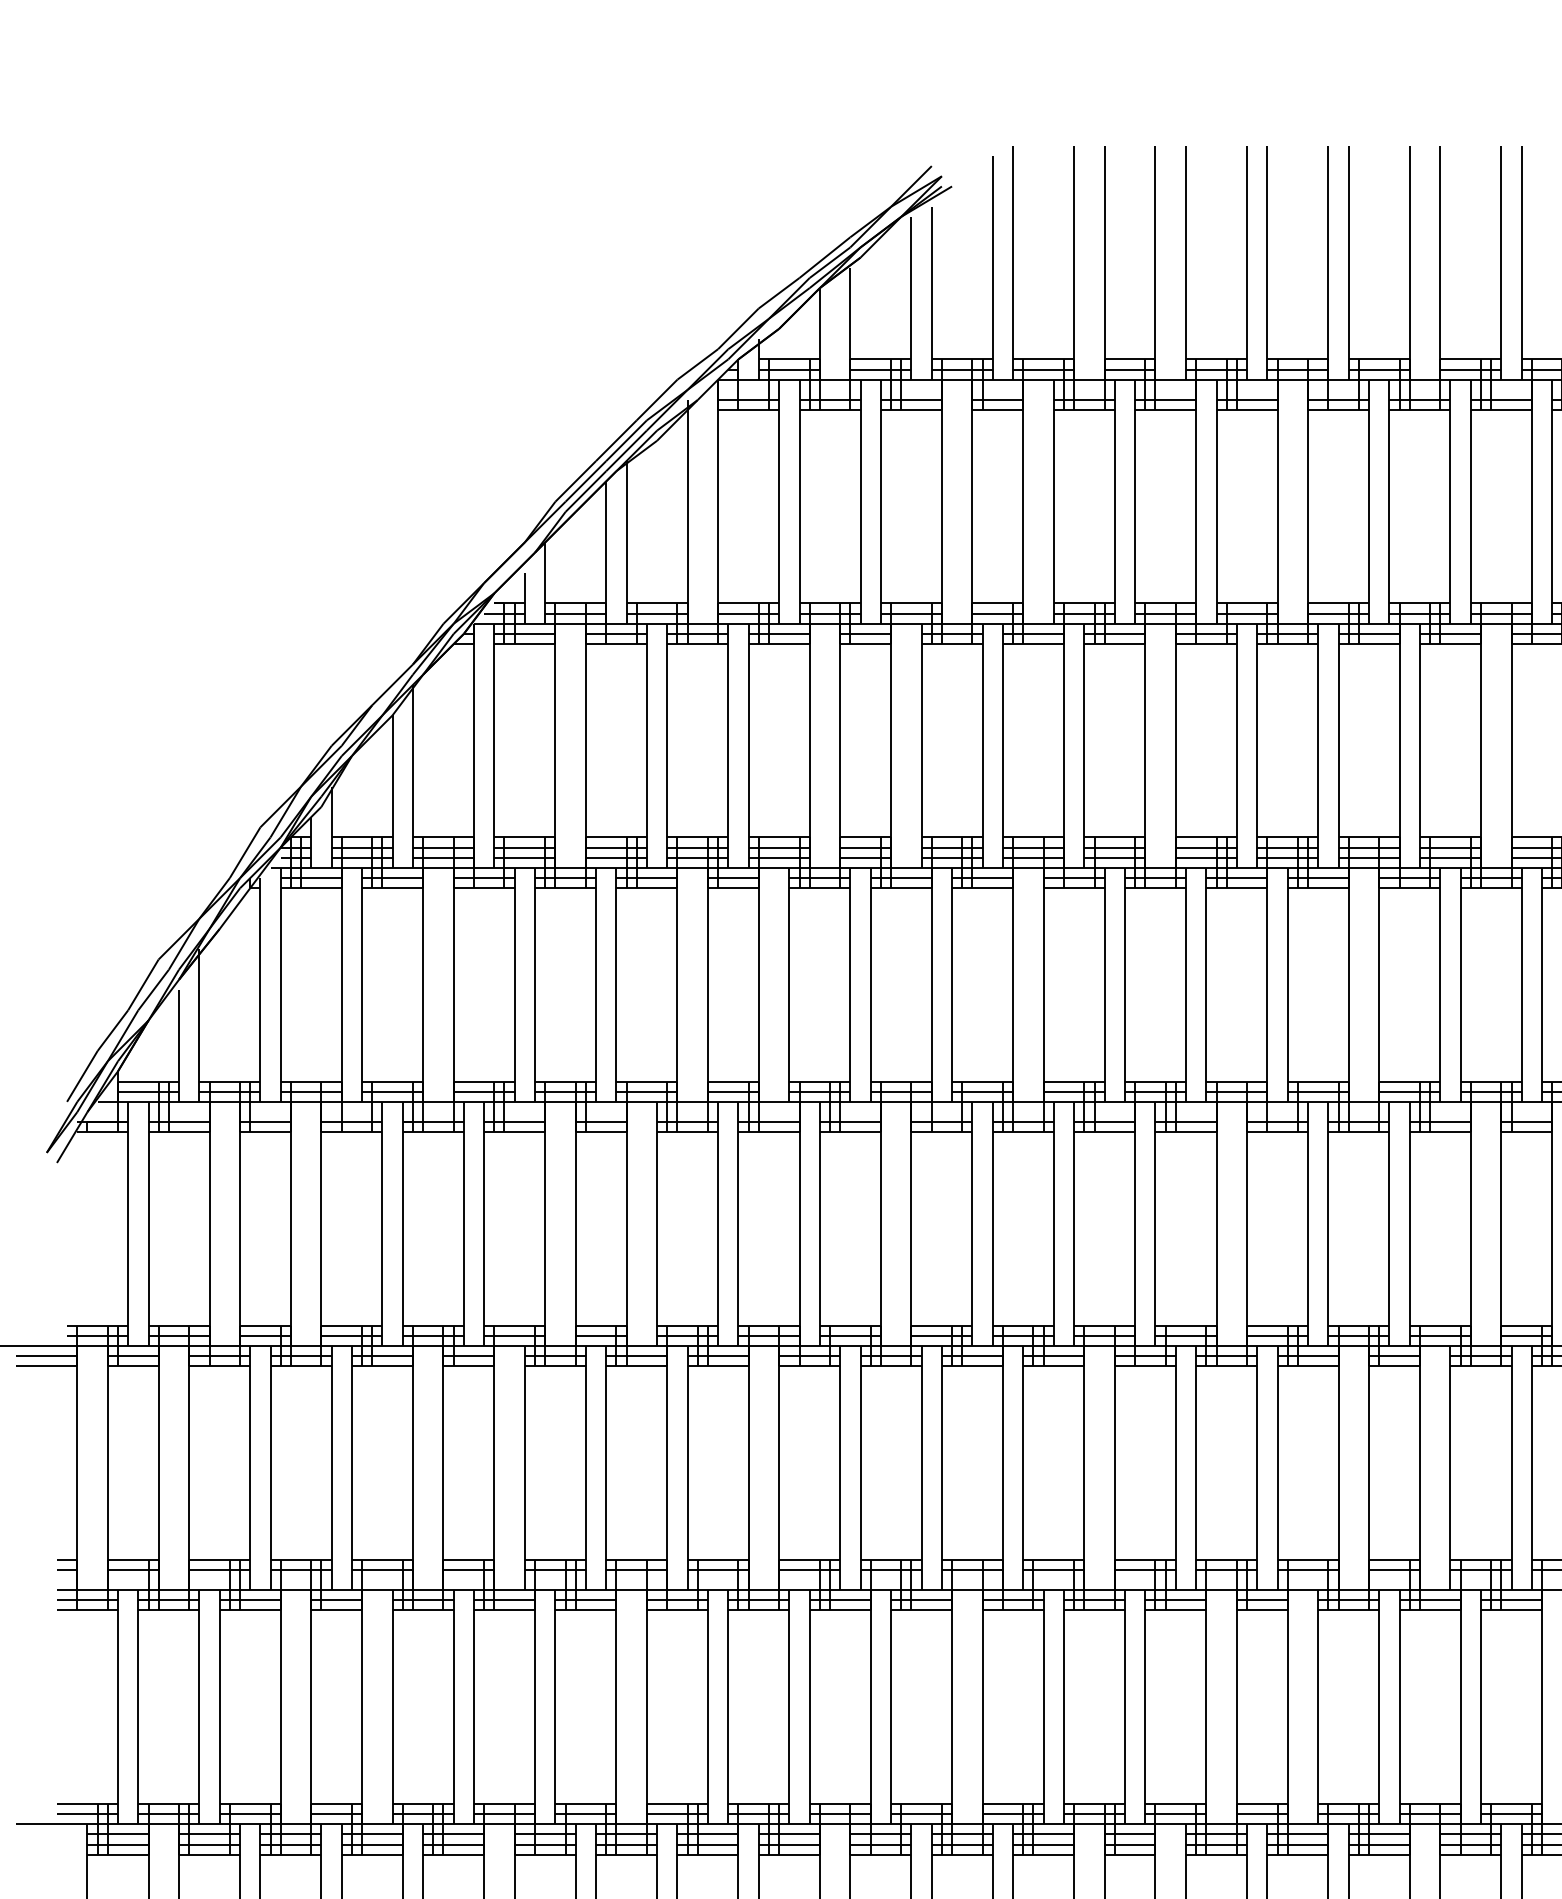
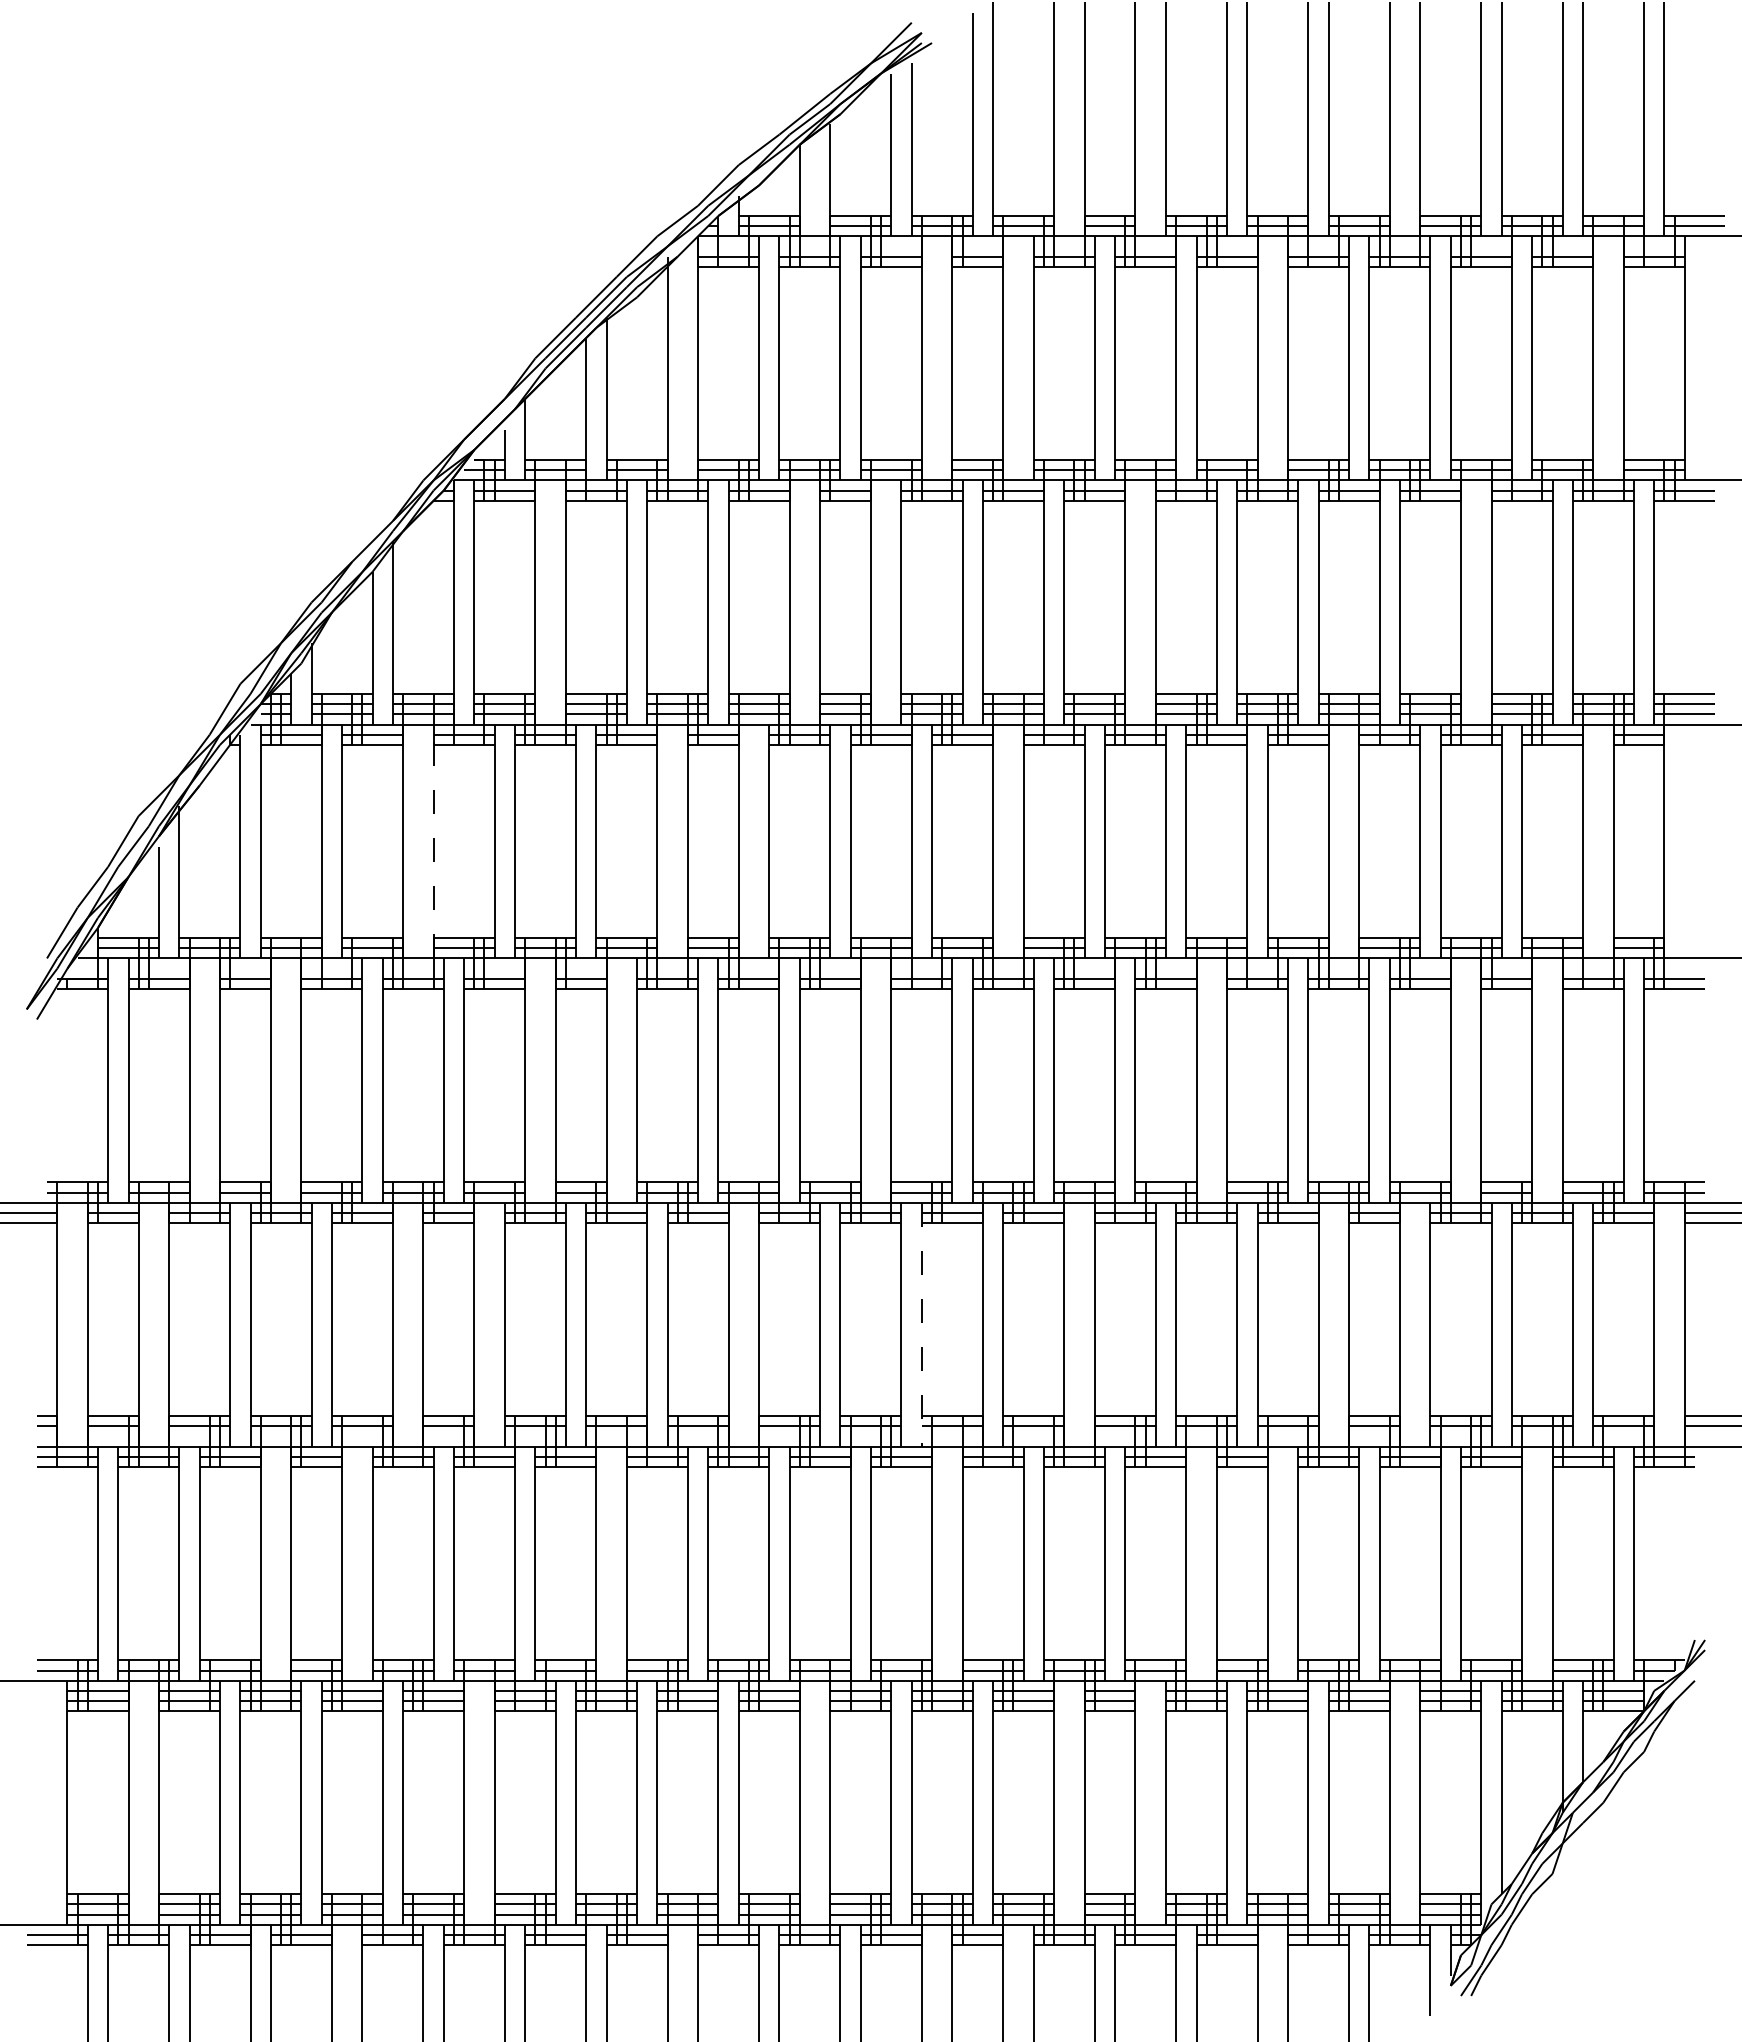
line: (453, 984) -> (433, 841), solid -> dashed
line: (941, 1468) -> (921, 1325), solid -> dashed

